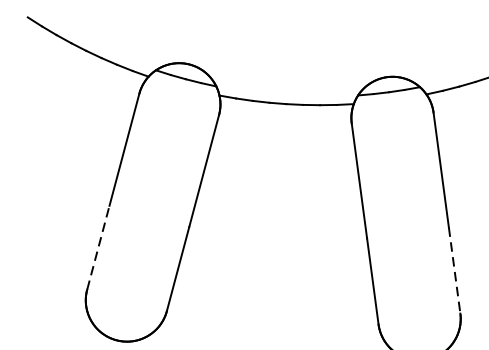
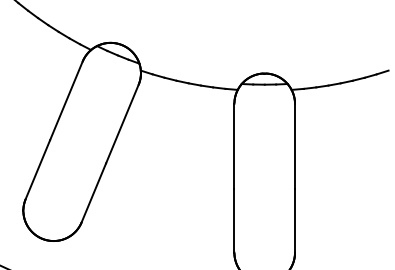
line: (97, 247) -> (37, 169), dashed -> solid
line: (455, 270) -> (295, 220), dashed -> solid

